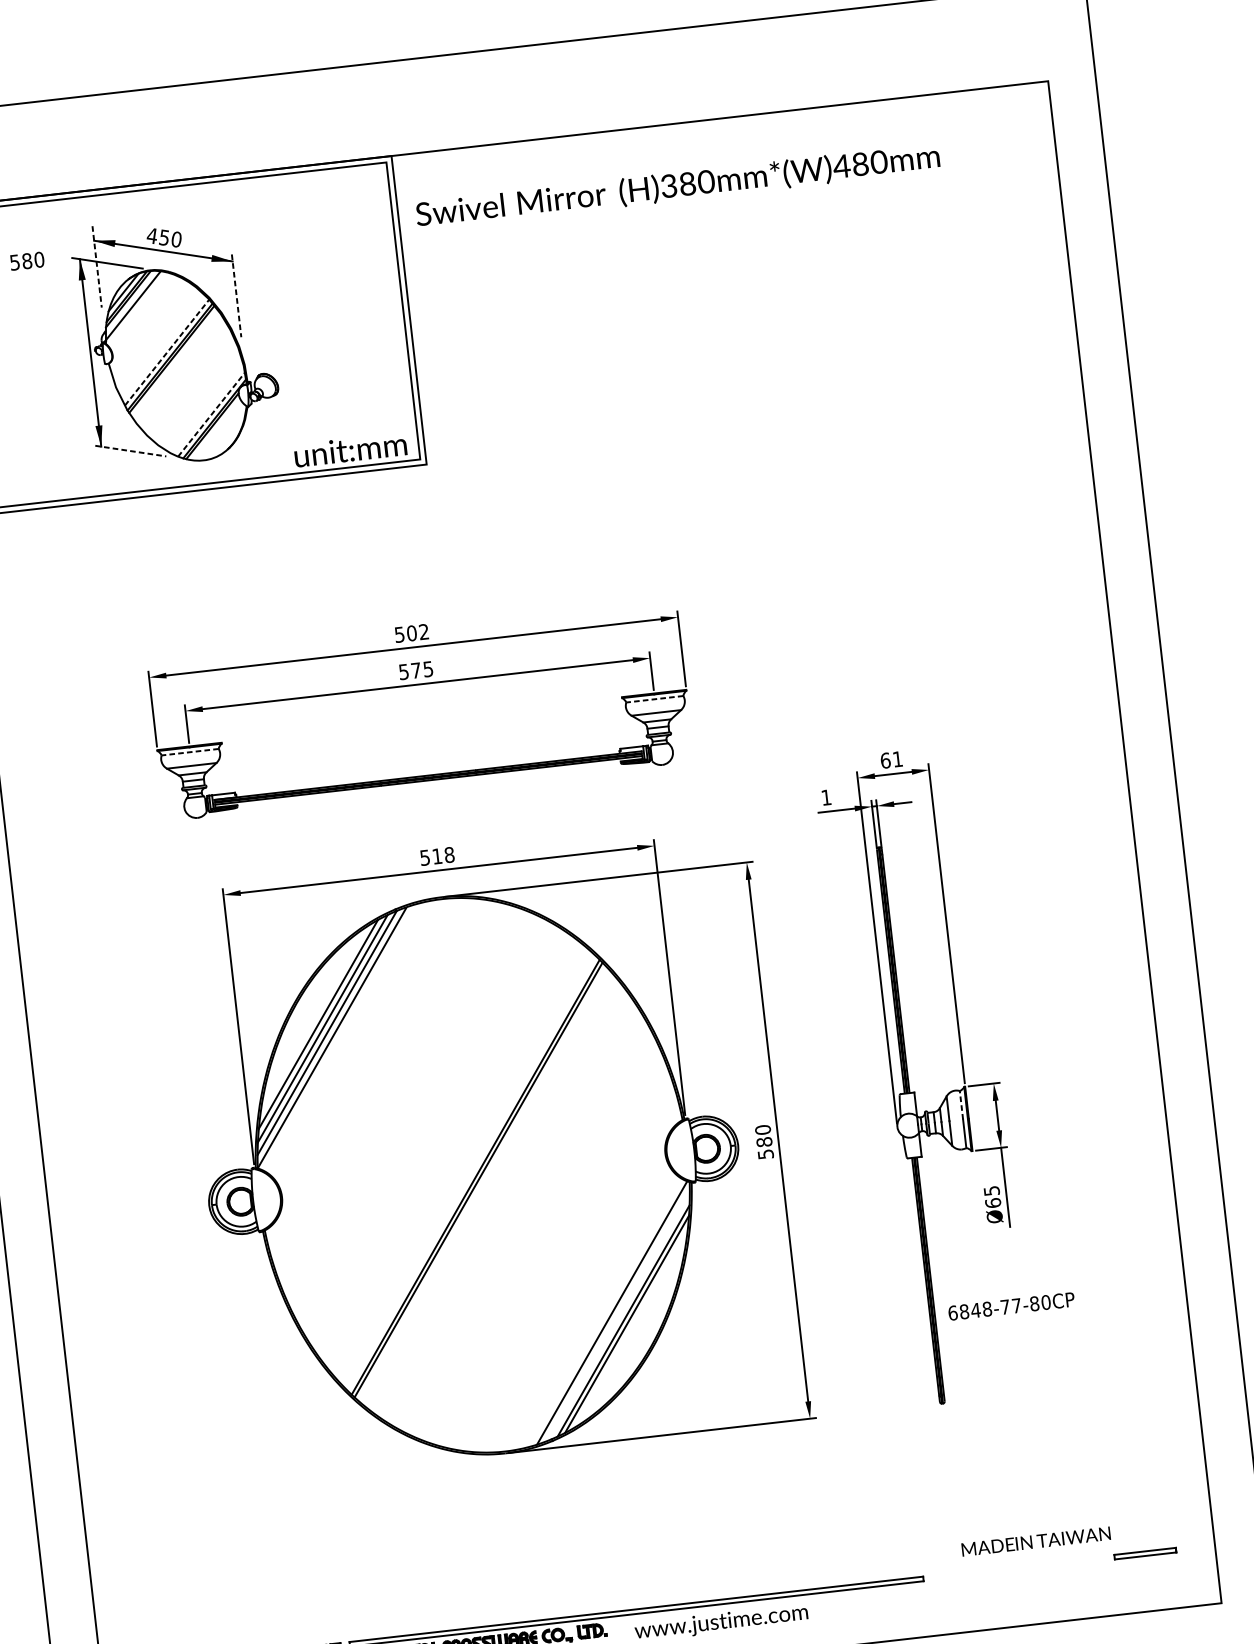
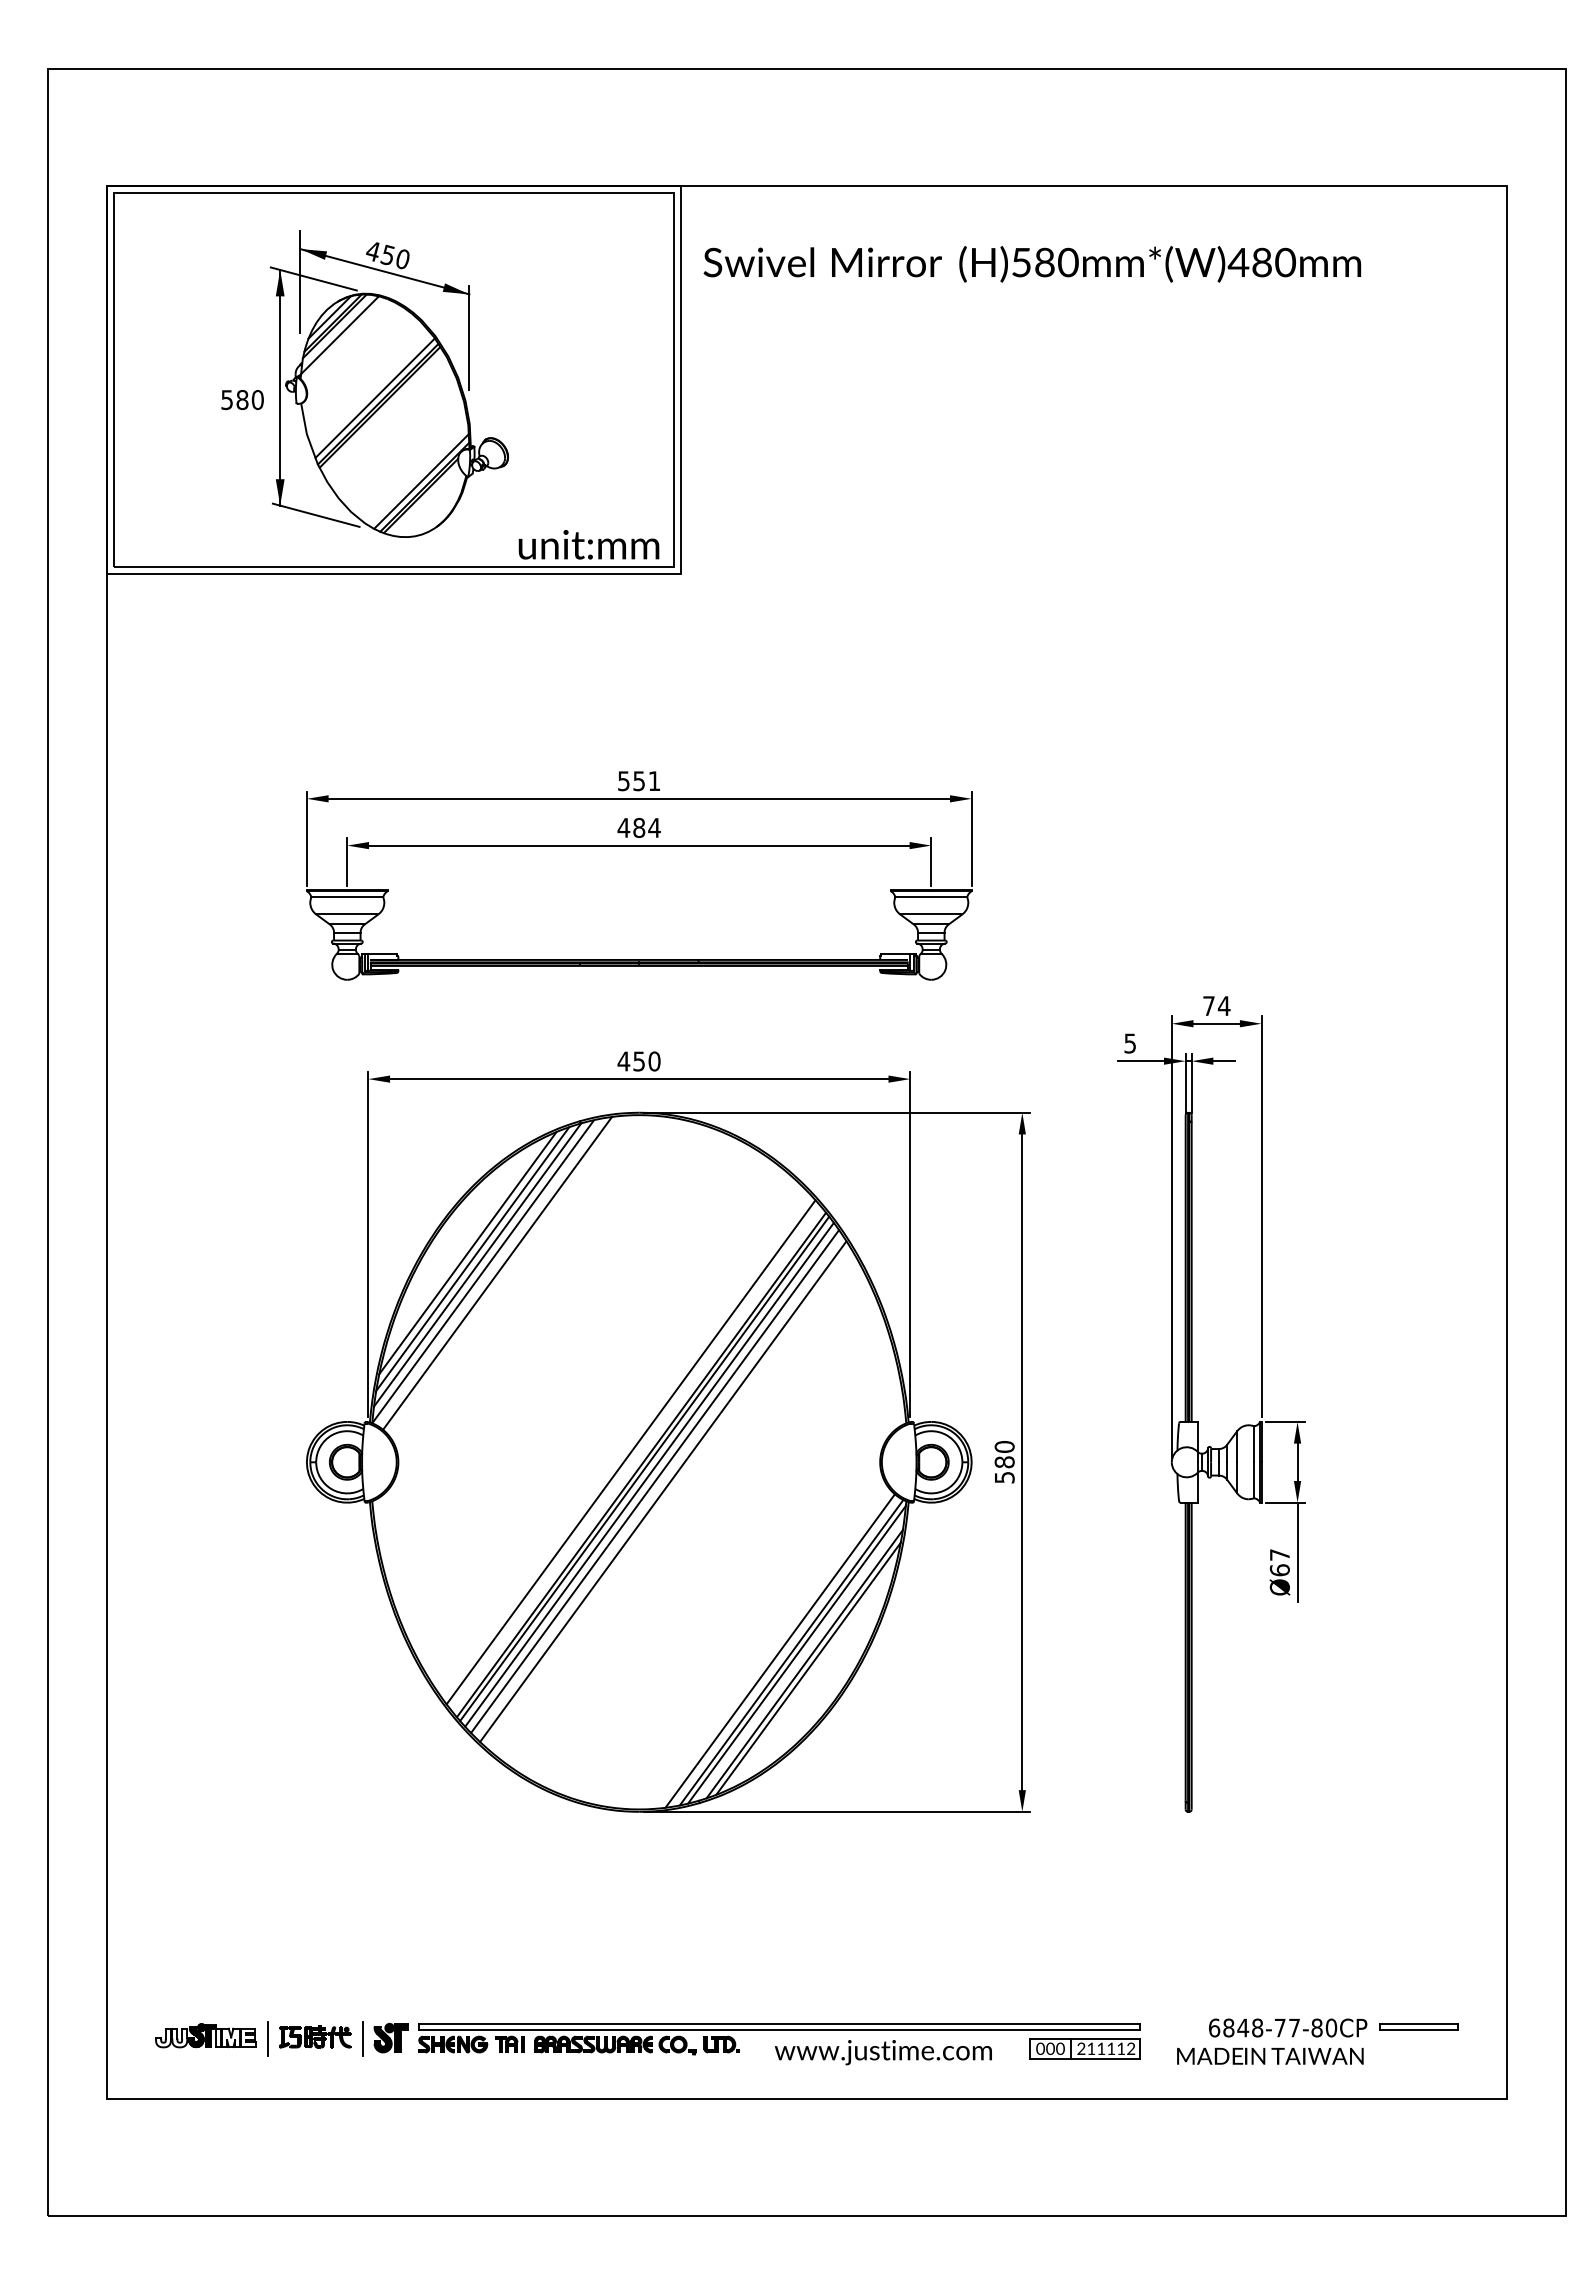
text: (668, 186) -> (1020, 262), (H)380mm*(W)480mm -> (H)580mm*(W)480mm
text: (27, 261) -> (242, 400), moved
line: (97, 267) -> (300, 282), dashed -> solid
line: (236, 296) -> (469, 338), dashed -> solid
line: (167, 352) -> (375, 397), dashed -> solid
line: (211, 414) -> (421, 481), dashed -> solid
line: (131, 451) -> (316, 515), dashed -> solid
text: (417, 632) -> (646, 781), 502 -> 551
text: (415, 670) -> (638, 827), 575 -> 484
line: (655, 699) -> (931, 897), dashed -> solid
line: (190, 752) -> (347, 897), dashed -> solid
text: (891, 760) -> (1216, 1006), 61 -> 74
text: (825, 797) -> (1129, 1043), 1 -> 5
text: (436, 856) -> (638, 1061), 518 -> 450
line: (343, 1037) -> (497, 1272), added
line: (961, 1105) -> (1254, 1444), dashed -> solid
line: (465, 1168) -> (630, 1452), added
line: (482, 1184) -> (649, 1474), added
line: (488, 1189) -> (655, 1481), added
text: (991, 1190) -> (1279, 1554), Ø65 -> Ø67
line: (495, 1196) -> (663, 1491), added
text: (1011, 1305) -> (1288, 2027), moved
line: (602, 1312) -> (779, 1650), added
line: (616, 1313) -> (796, 1654), added
text: (1036, 1541) -> (1270, 2056), moved
part: (881, 1601) -> (1084, 2048), added

